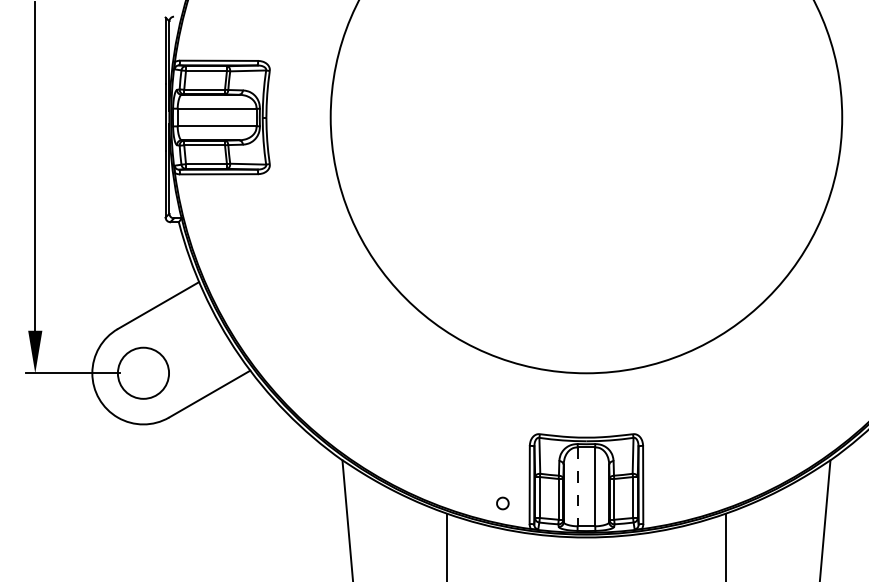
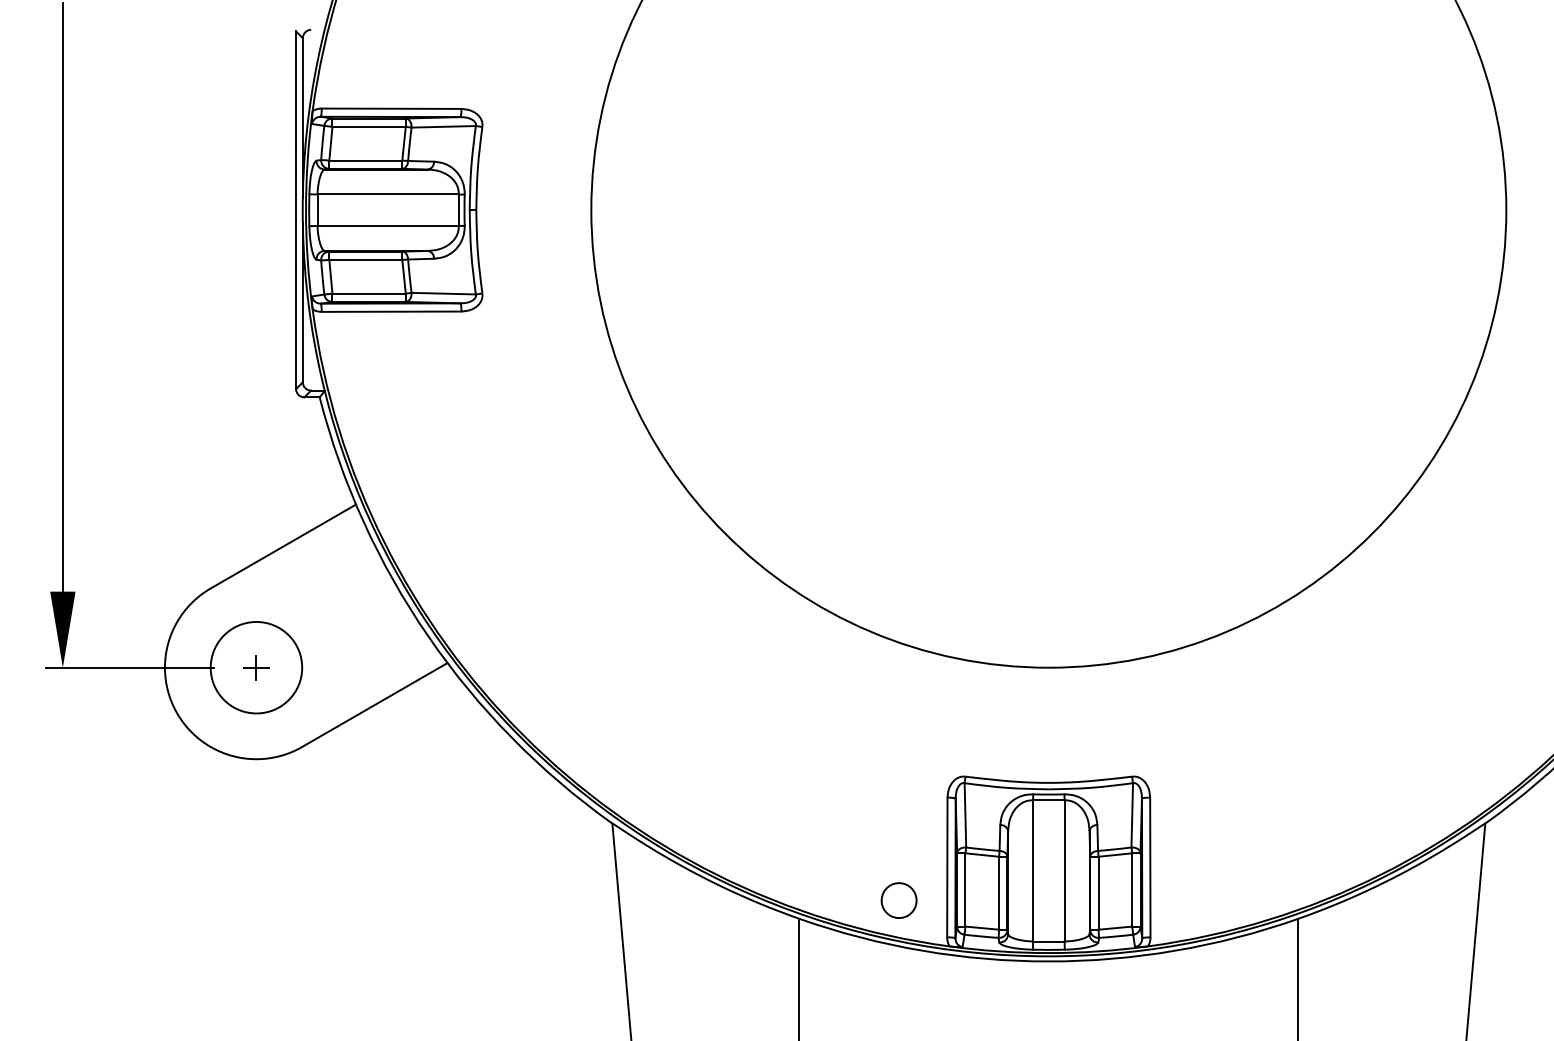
part: (143, 373) -> (256, 668), added
line: (577, 487) -> (1032, 871), dashed -> solid
part: (502, 503) -> (898, 900), size x1.67

